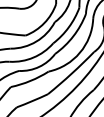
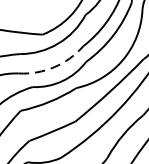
arc: (33, 57) -> (54, 67), solid -> dashed

